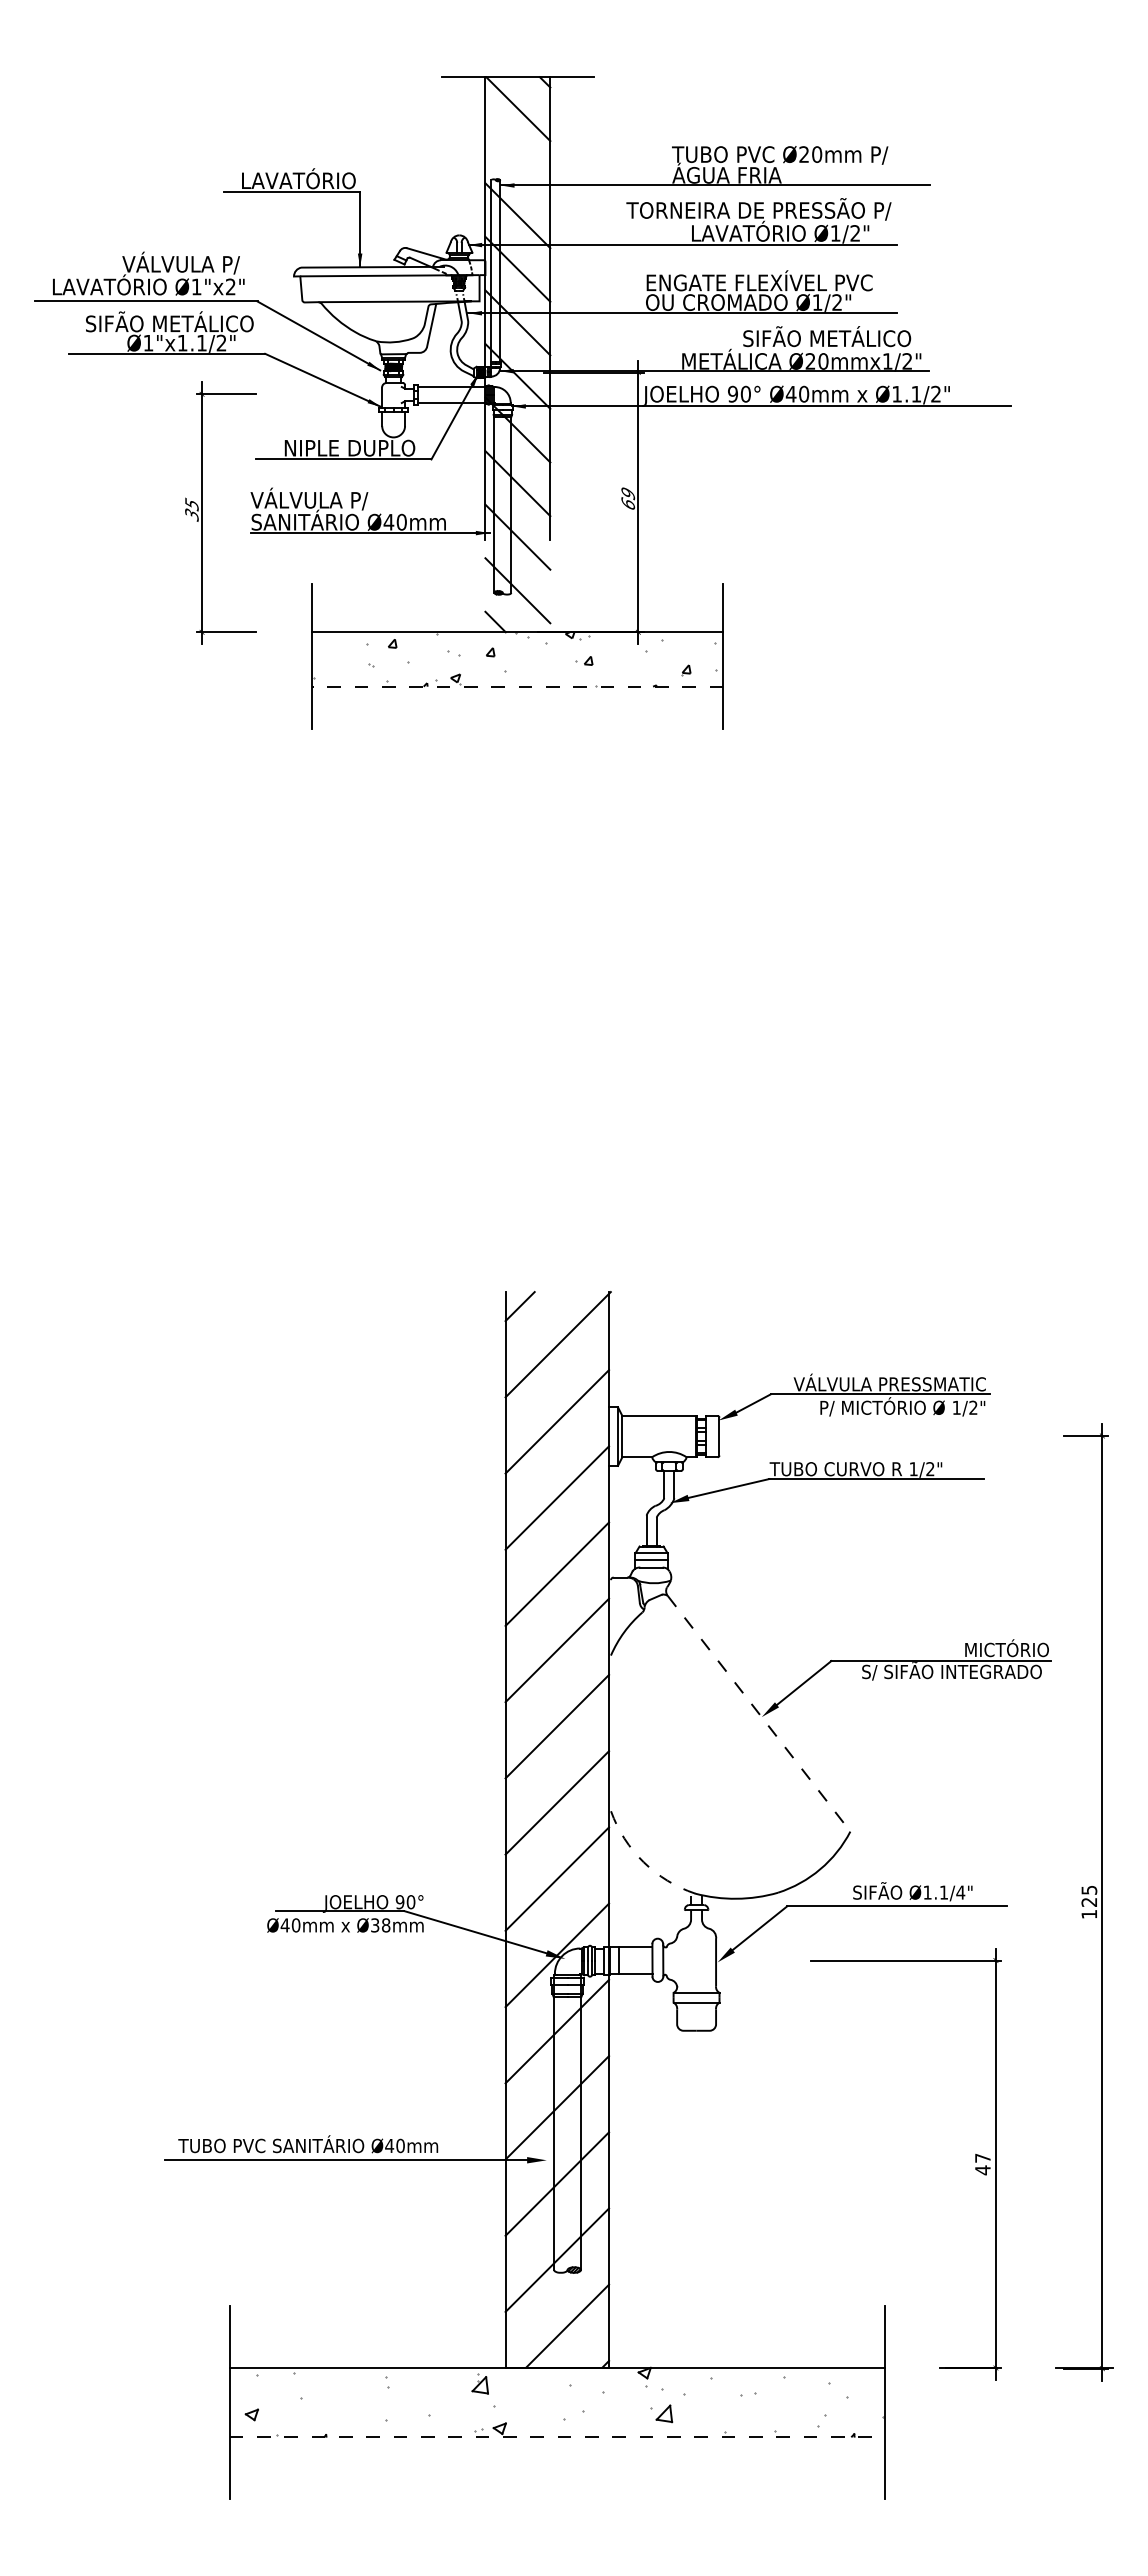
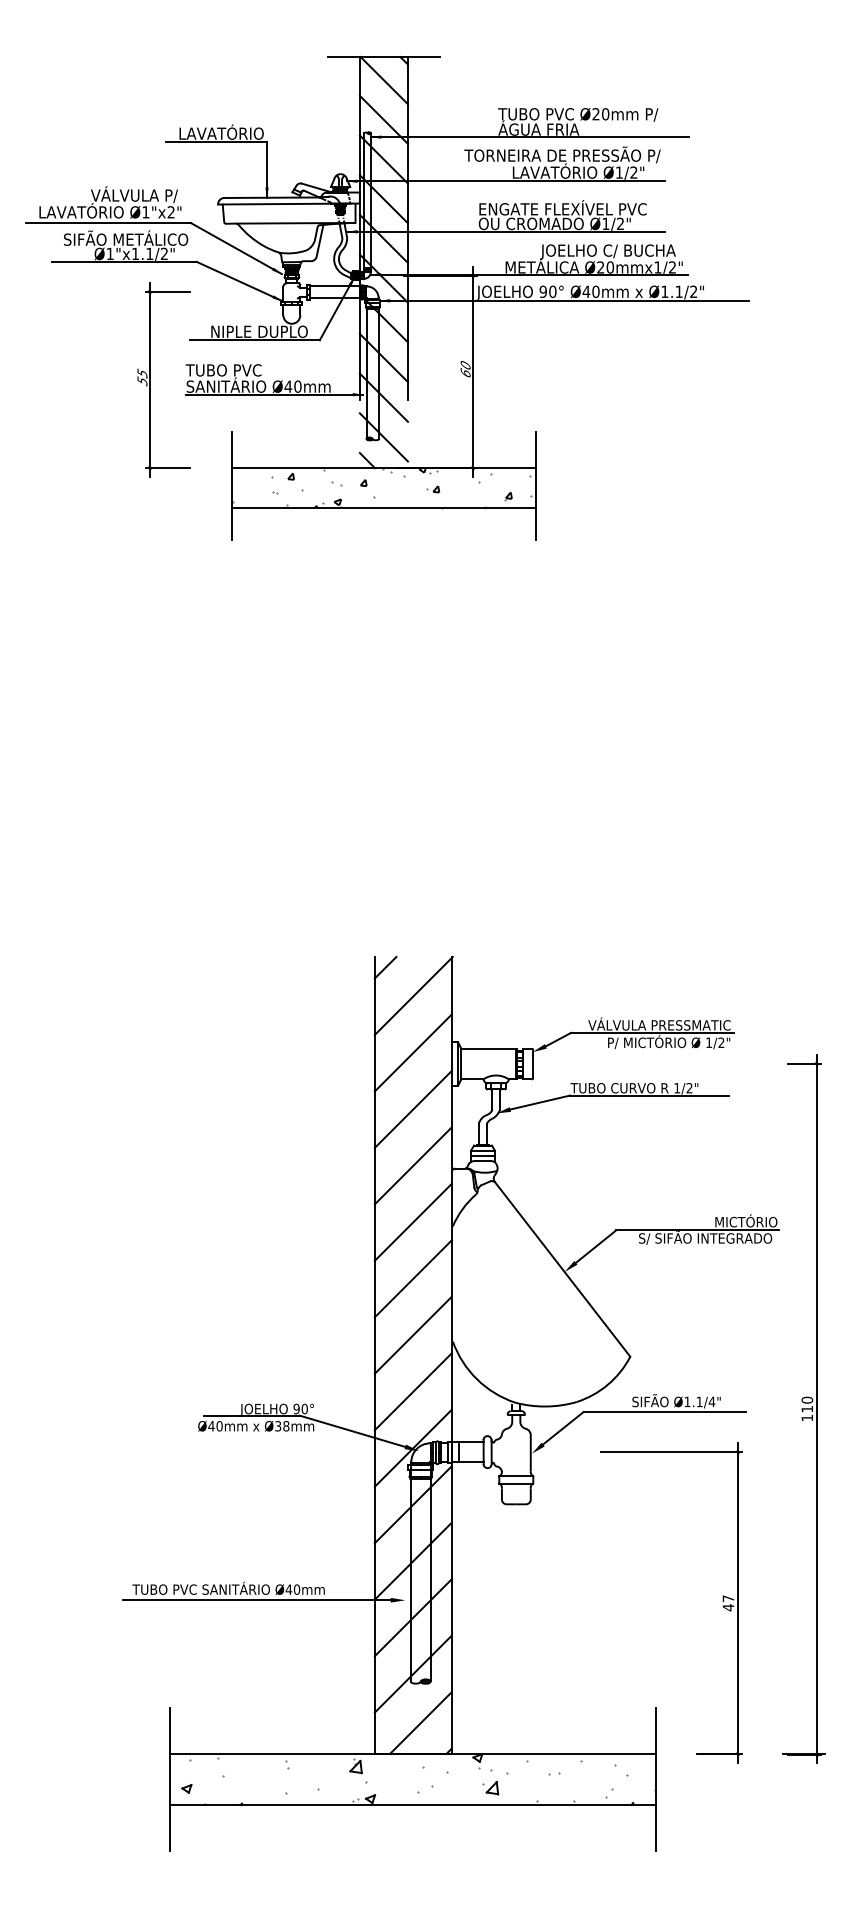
line: (517, 161) -> (383, 119), added
text: (819, 338) -> (607, 250), SIFÃO METÁLICO -> JOELHO C/ BUCHA
text: (628, 493) -> (465, 365), 69 -> 60
text: (309, 498) -> (229, 369), VÁLVULA P/ -> TUBO PVC
text: (191, 512) -> (142, 379), 35 -> 55
line: (517, 686) -> (383, 508), dashed -> solid
line: (759, 1714) -> (562, 1269), dashed -> solid
arc: (643, 1862) -> (476, 1379), dashed -> solid
text: (1089, 1895) -> (807, 1404), 125 -> 110
line: (557, 2436) -> (413, 1804), dashed -> solid

